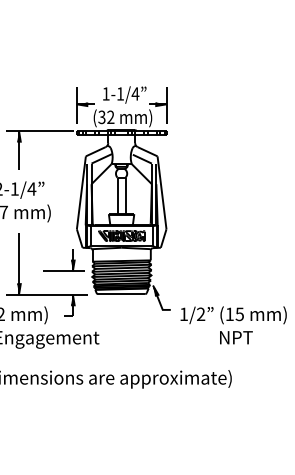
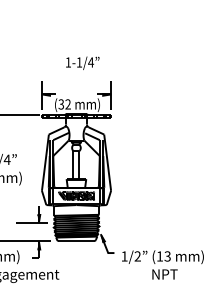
text: (124, 94) -> (82, 62), moved
text: (239, 313) -> (167, 255), (15 -> (13

